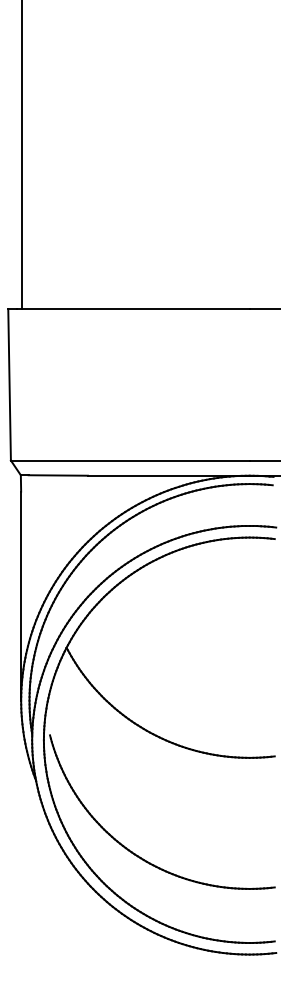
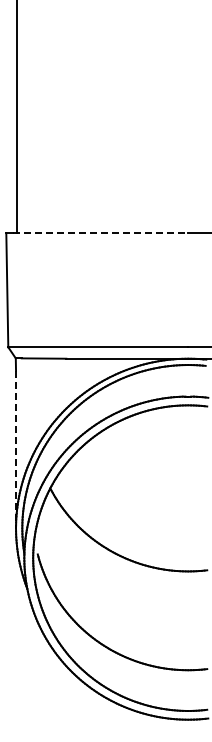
line: (133, 309) -> (100, 233), solid -> dashed
line: (21, 596) -> (16, 449), solid -> dashed

